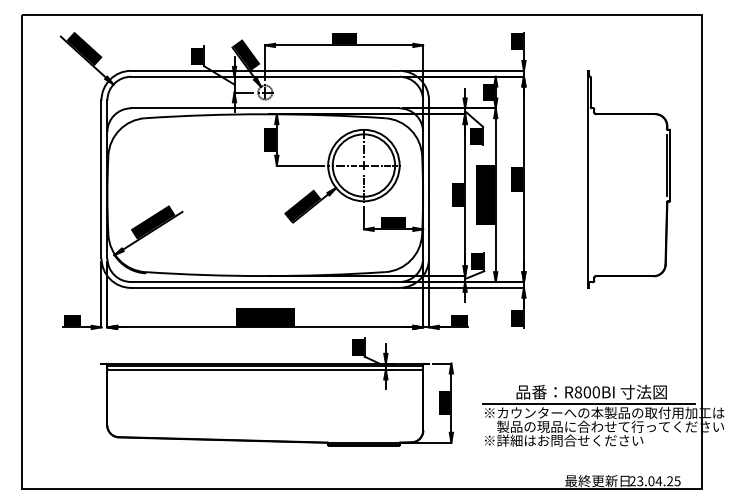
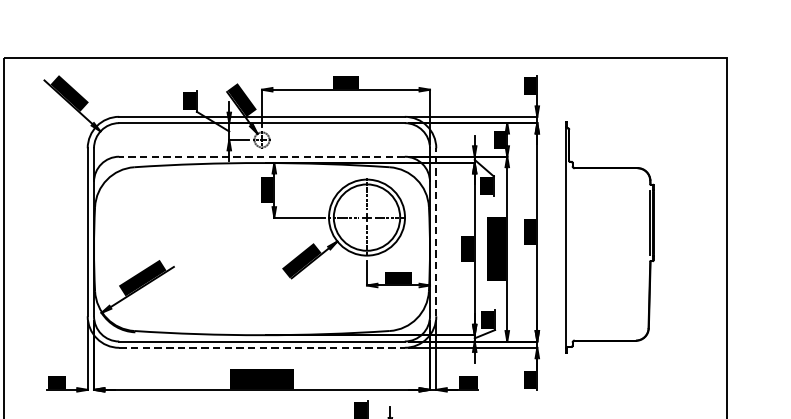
line: (264, 108) -> (261, 156), solid -> dashed
line: (429, 179) -> (436, 232), solid -> dashed
part: (628, 179) -> (609, 237), moved
line: (265, 287) -> (262, 347), solid -> dashed

